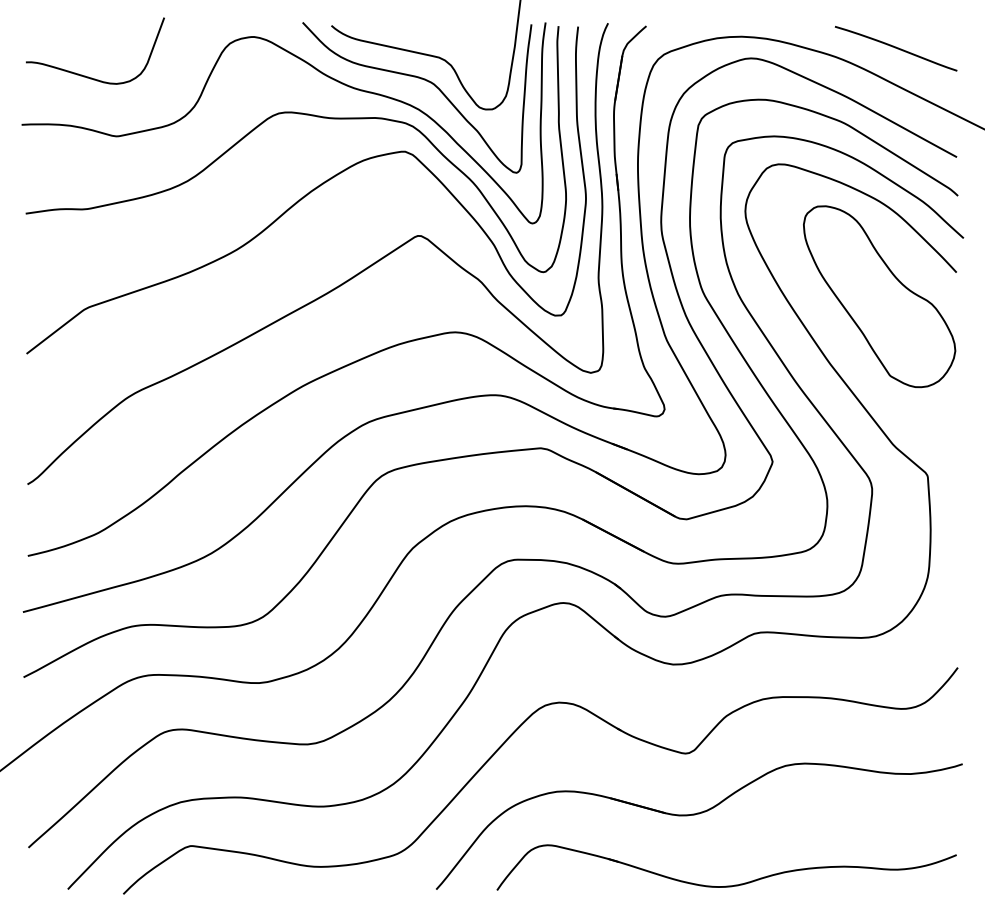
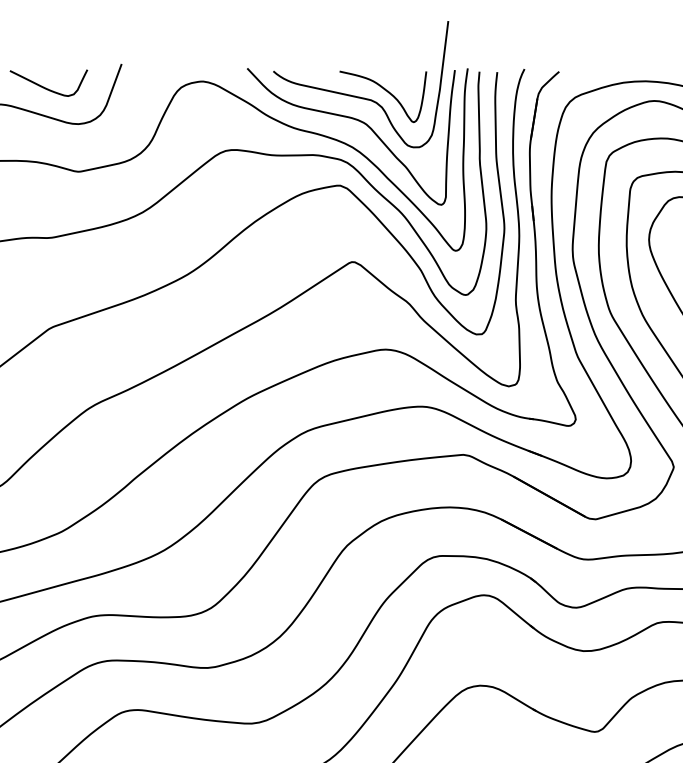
curve: (82, 44) -> (47, 88), added
curve: (456, 48) -> (386, 91), added

